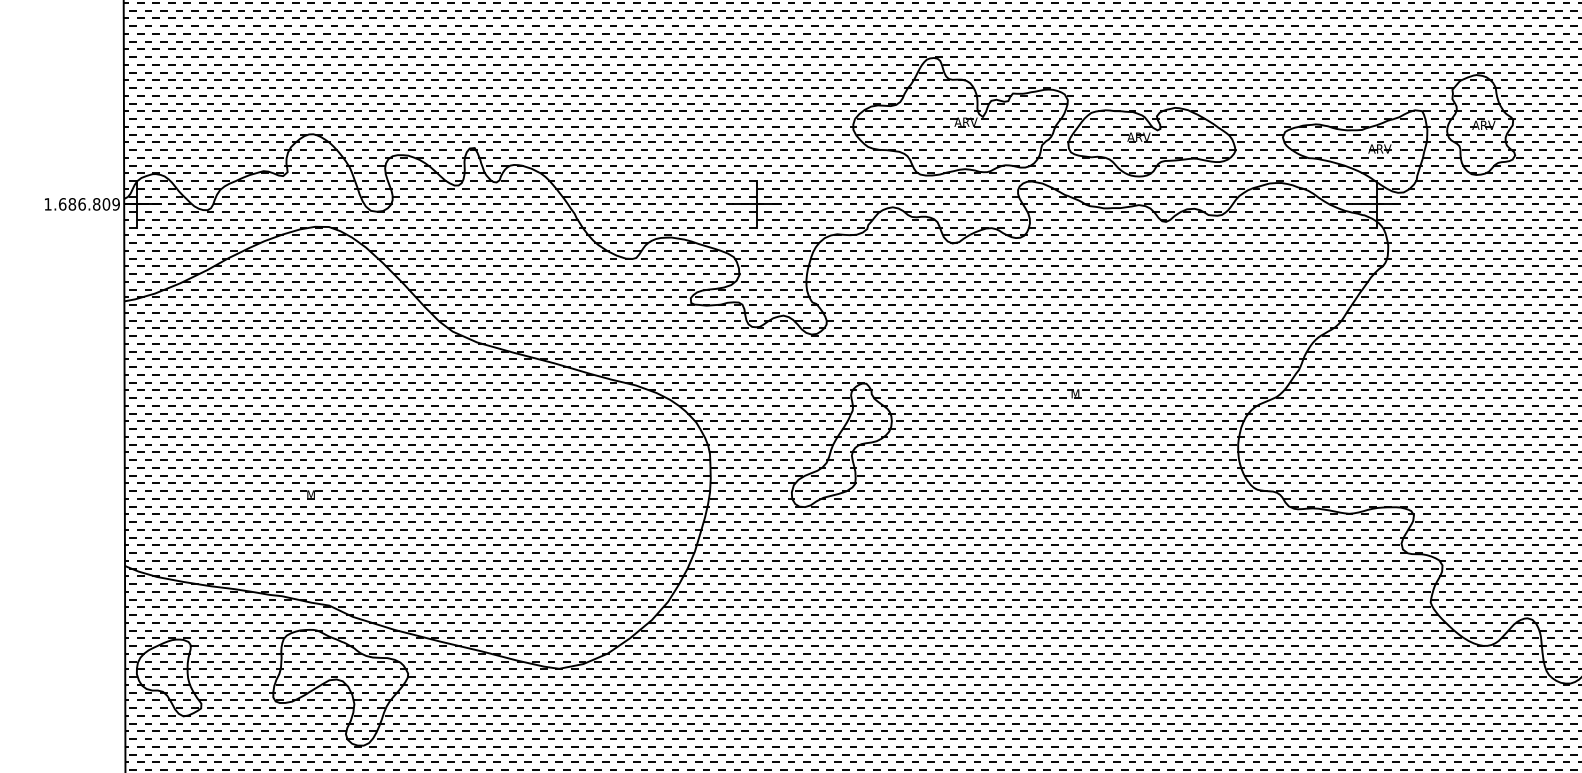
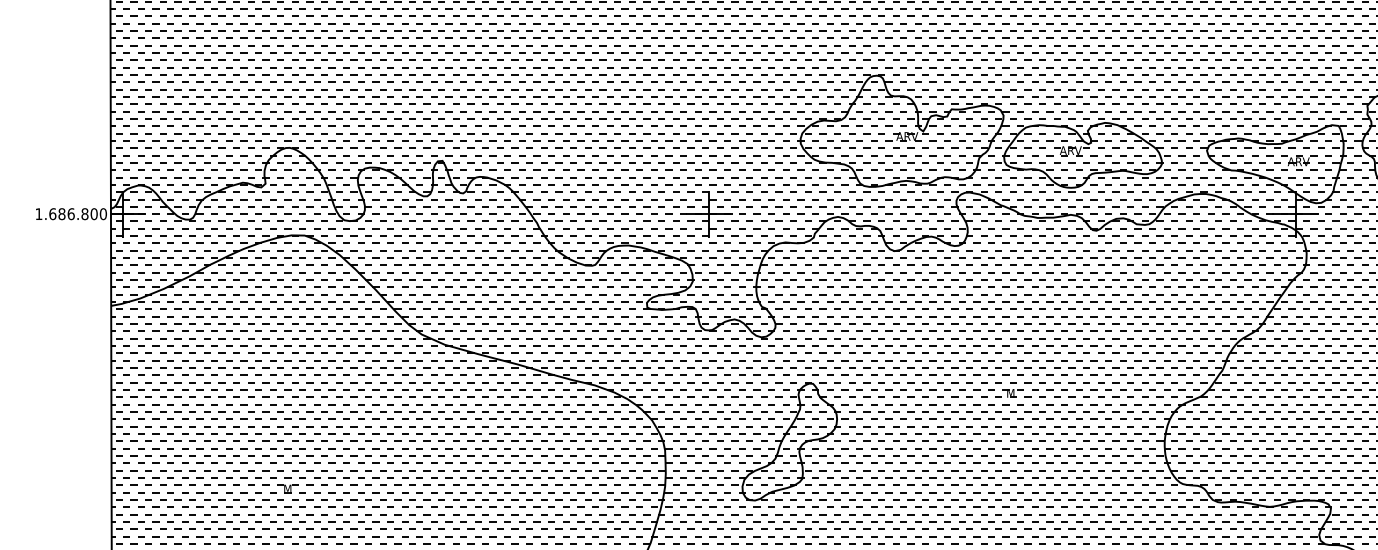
text: (115, 204) -> (102, 214), 1.686.809 -> 1.686.800

